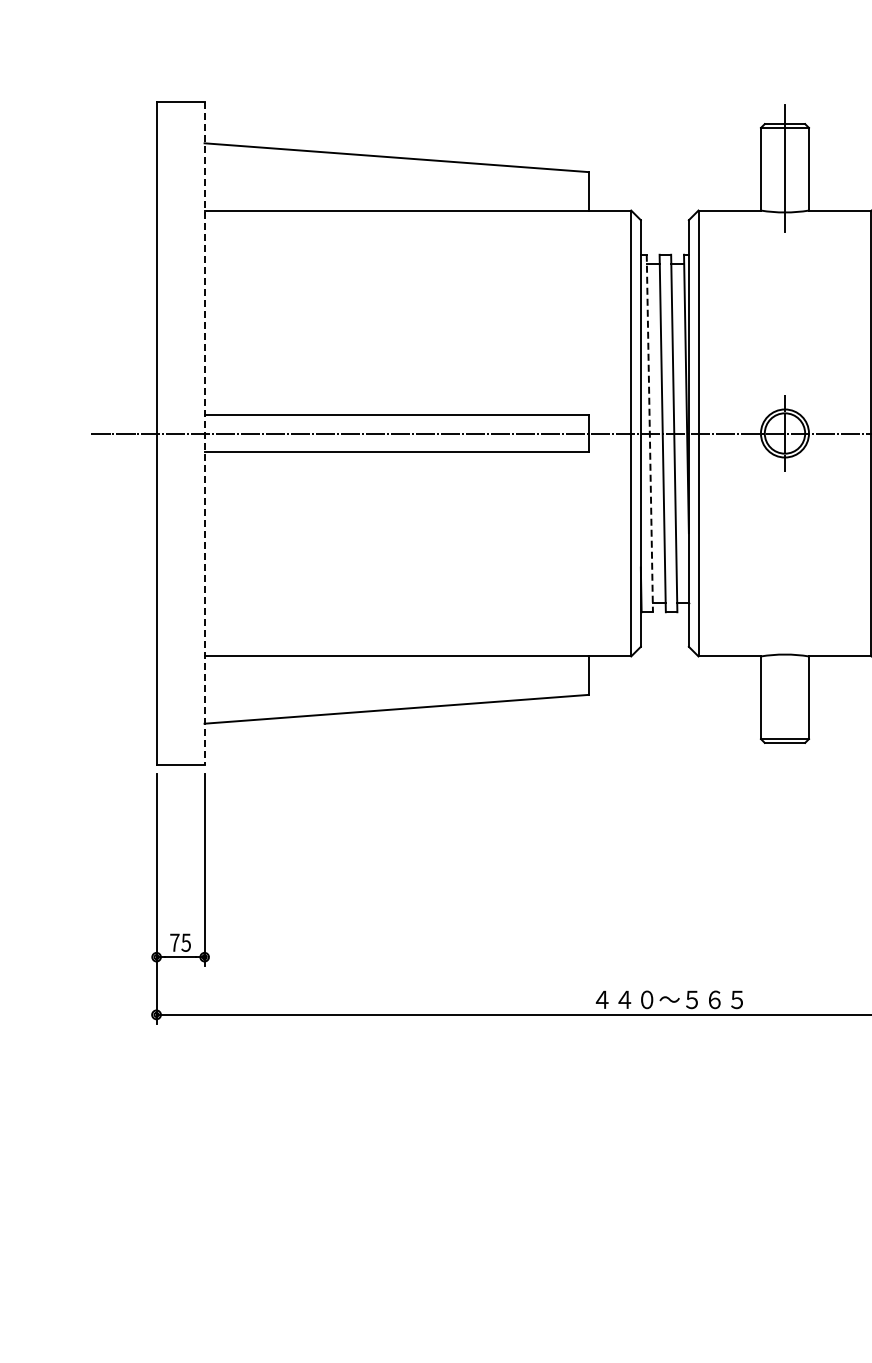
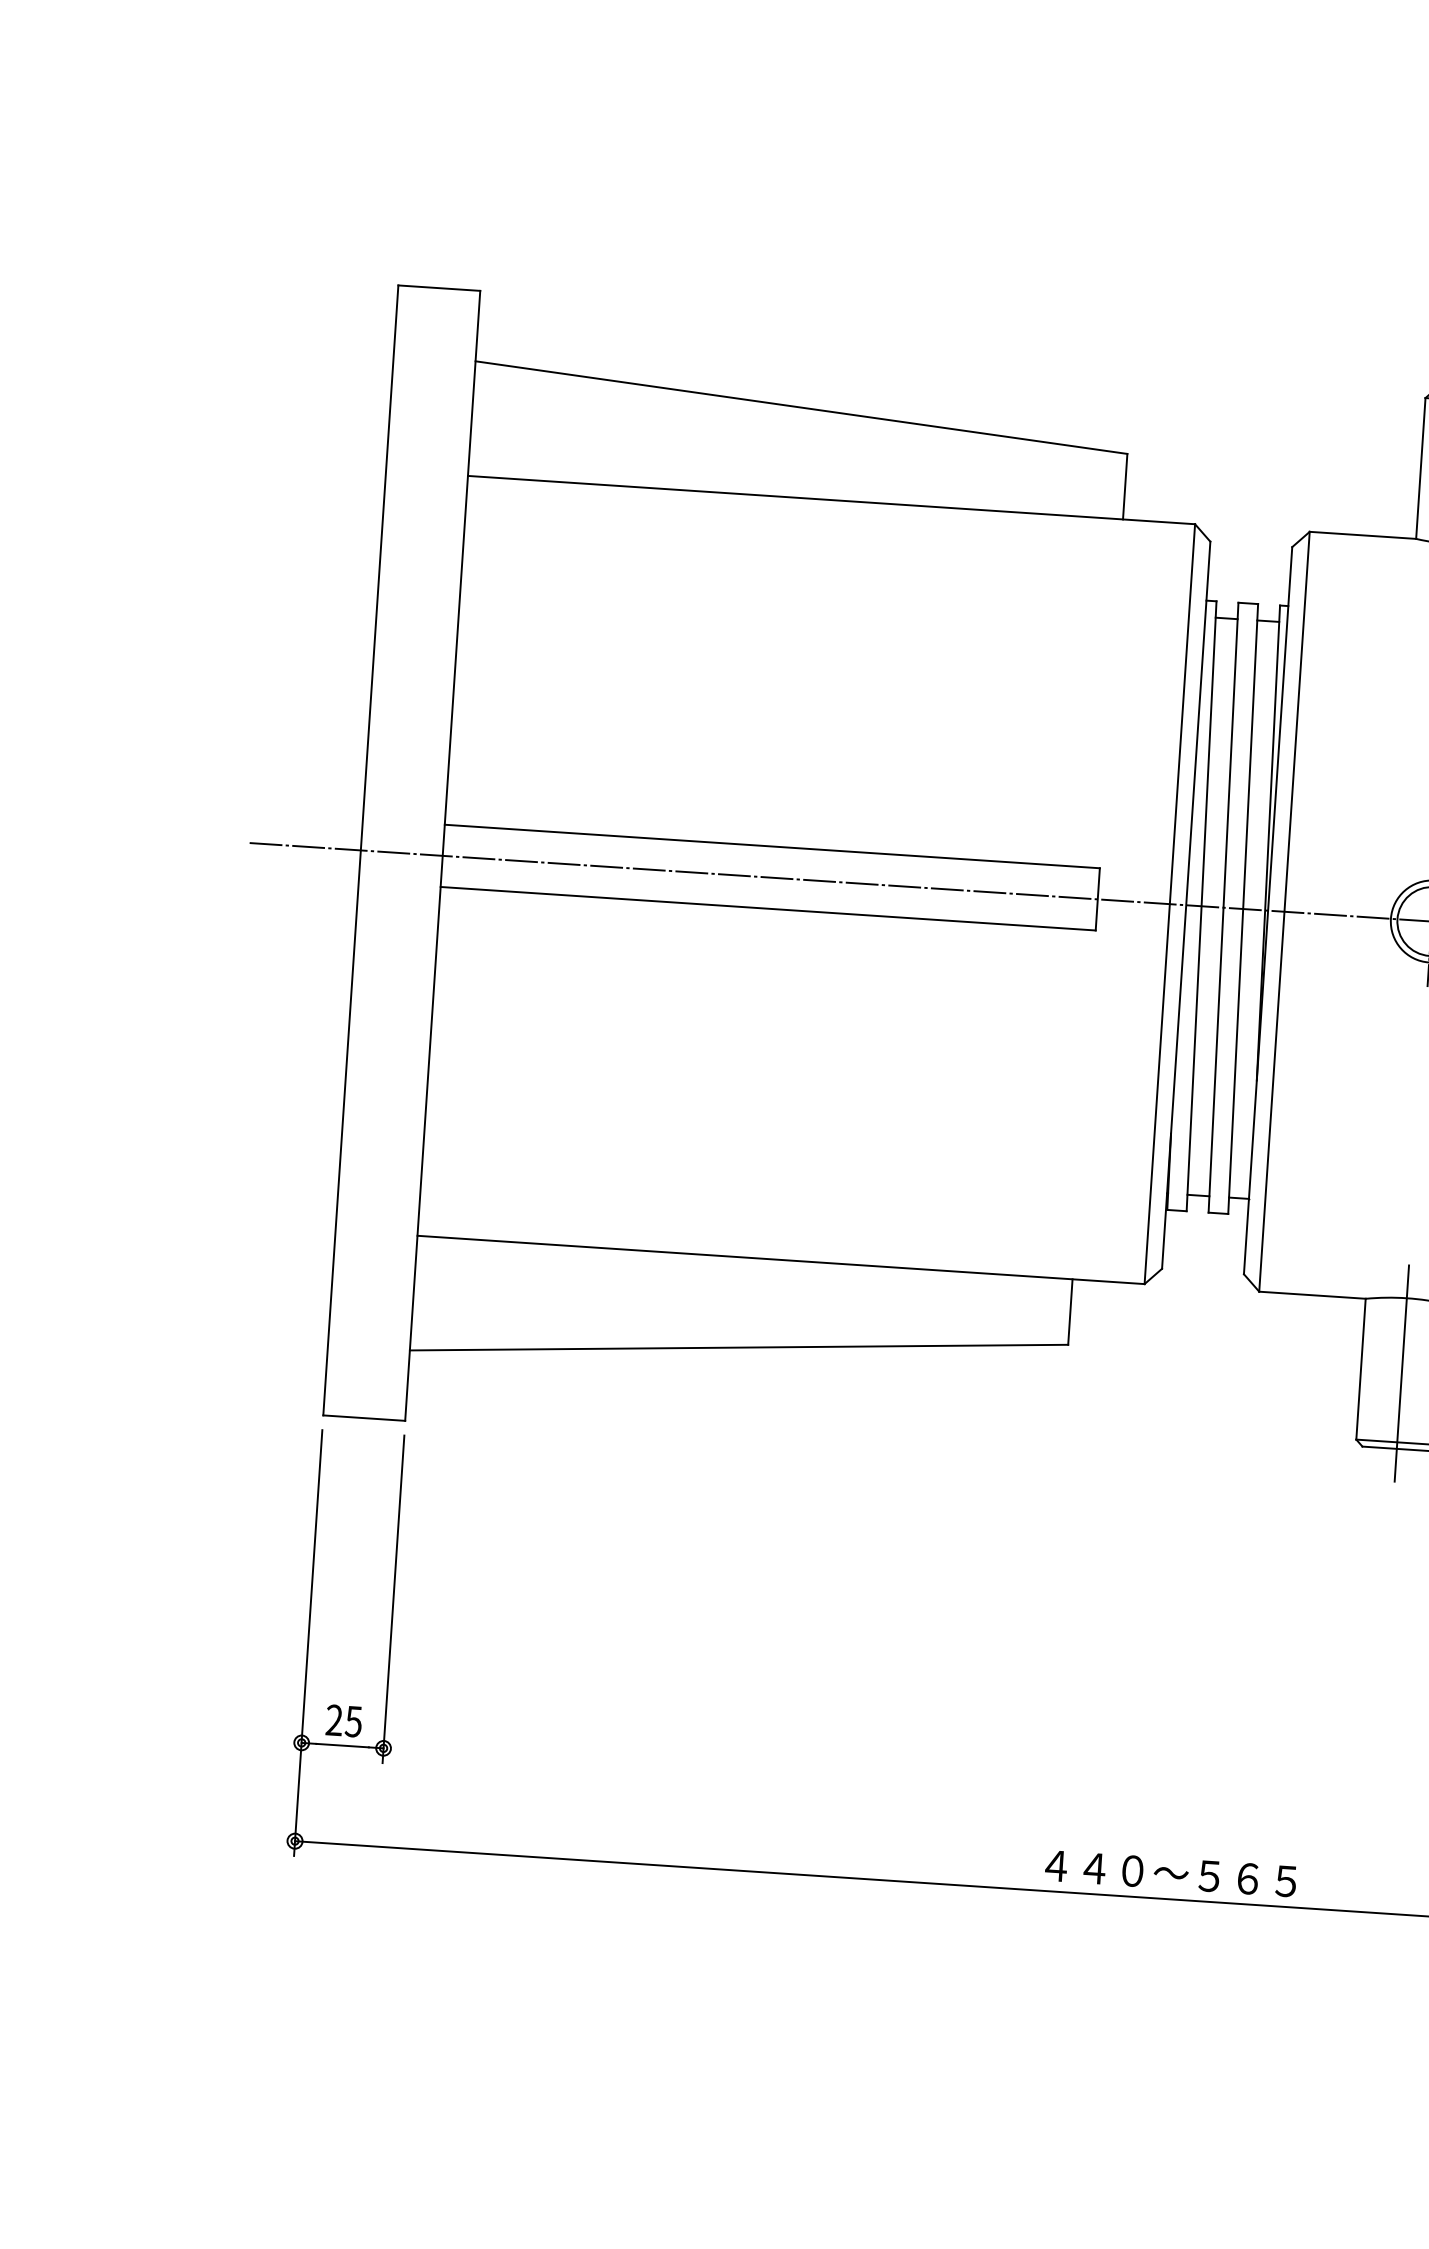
line: (204, 433) -> (442, 855), dashed -> solid
line: (649, 433) -> (1200, 906), dashed -> solid
line: (784, 698) -> (1401, 1373), added
text: (174, 942) -> (333, 1719), 75 -> 25

